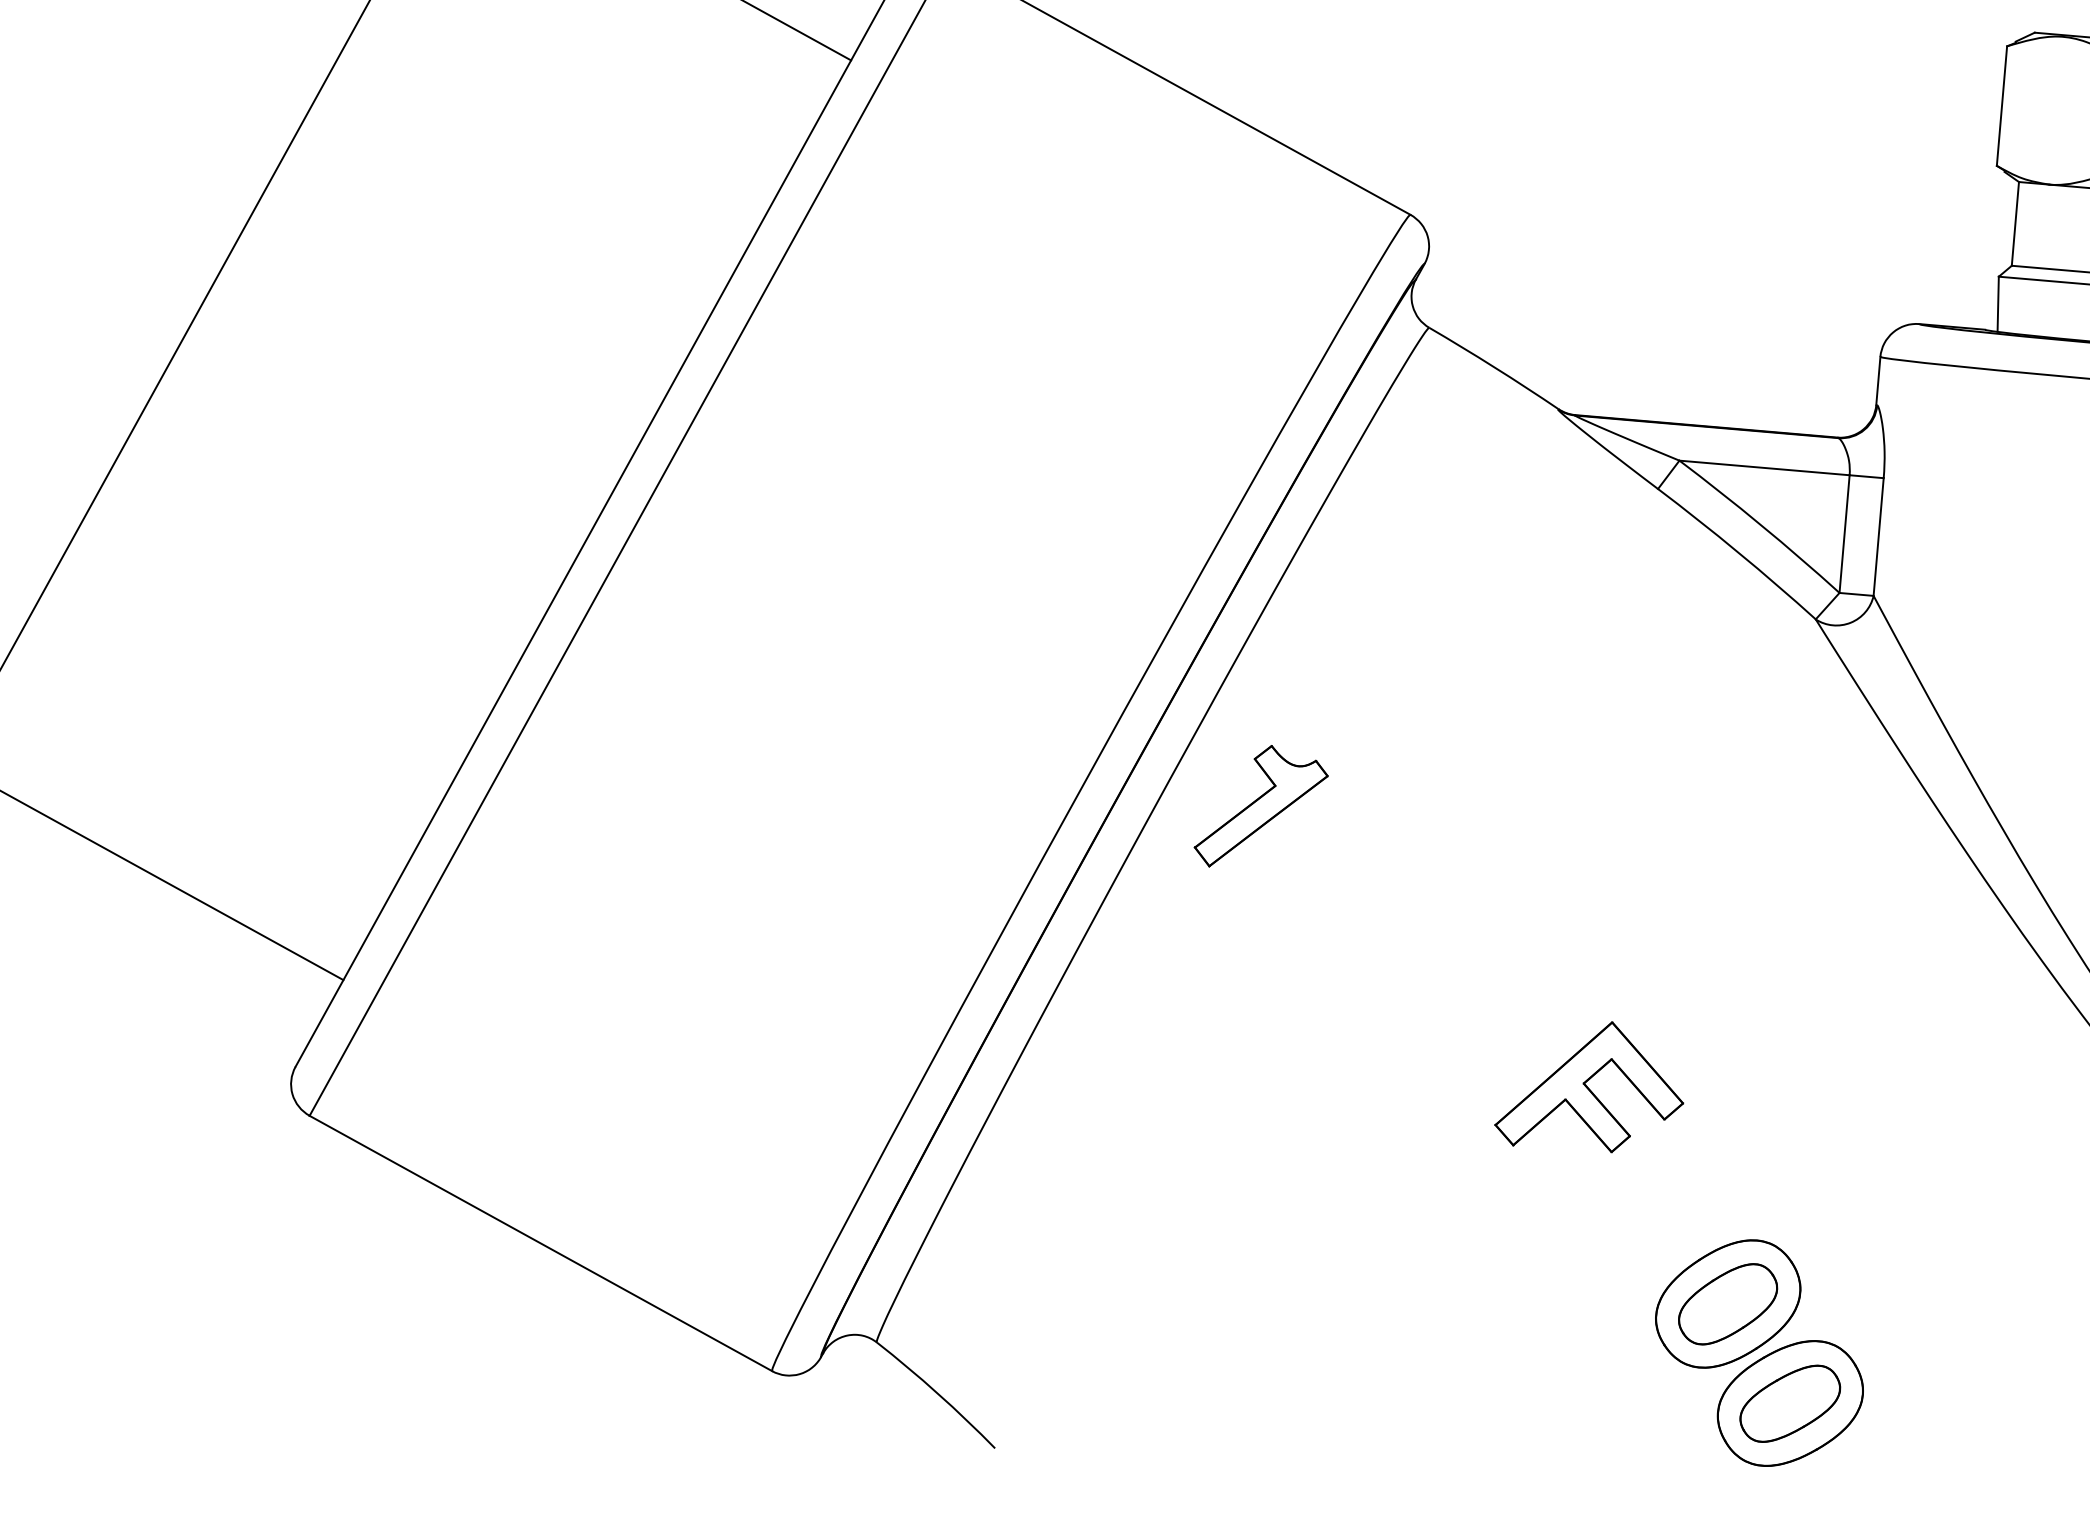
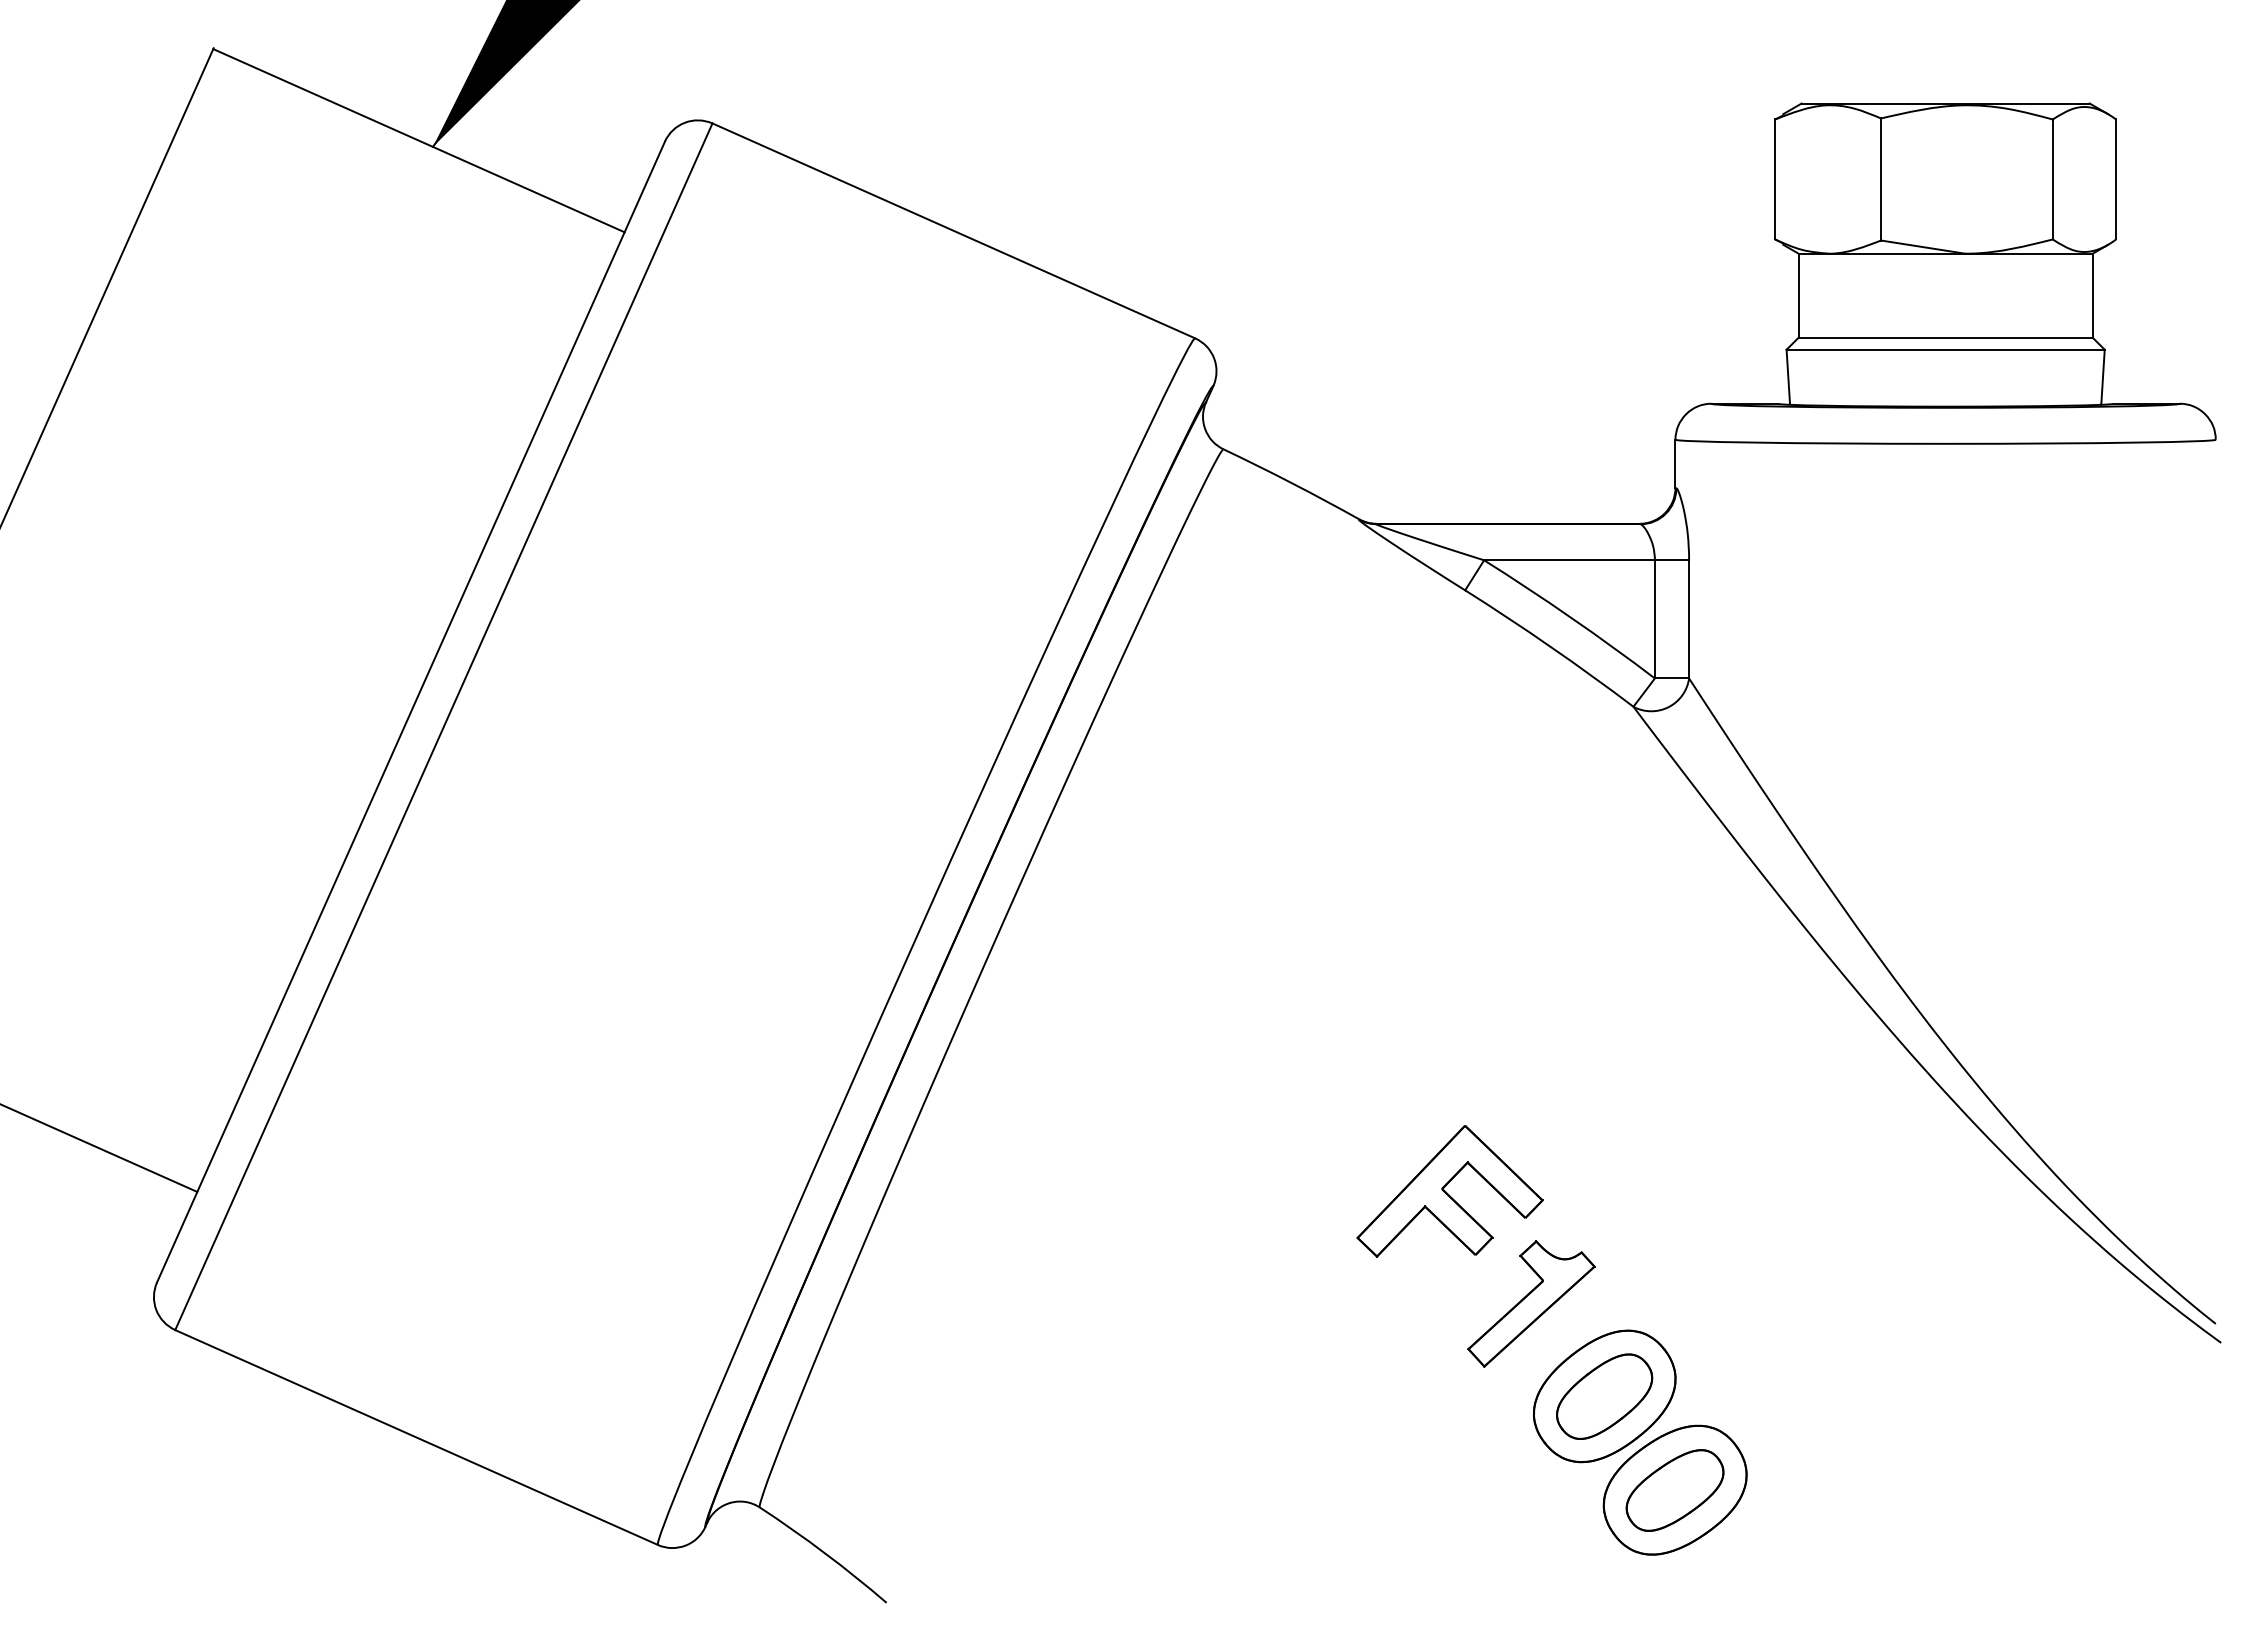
part: (1261, 807) -> (1531, 1303), moved

